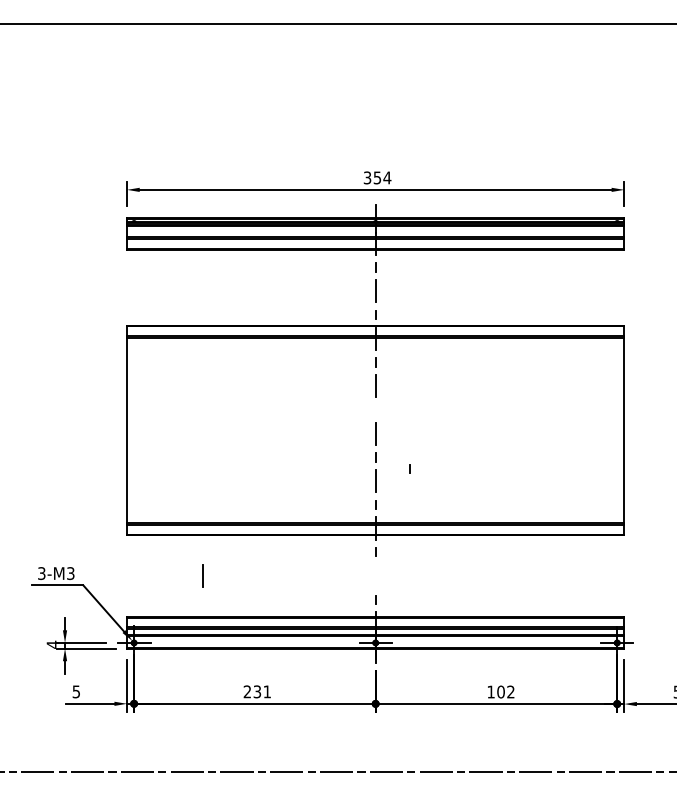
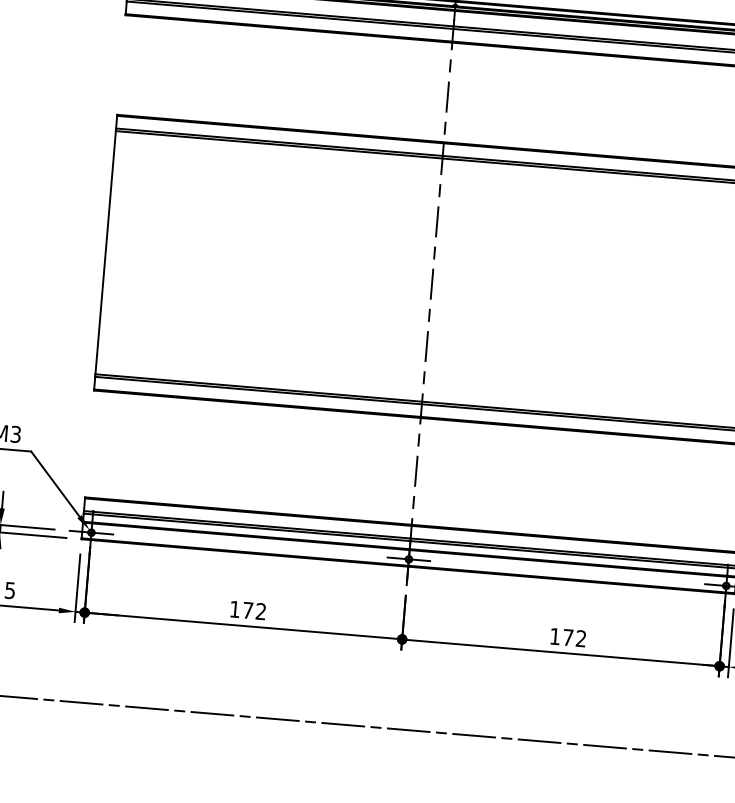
line: (409, 468) -> (434, 252), moved
line: (202, 575) -> (416, 470), moved
text: (256, 691) -> (246, 609), 231 -> 172
text: (500, 691) -> (567, 636), 102 -> 172

